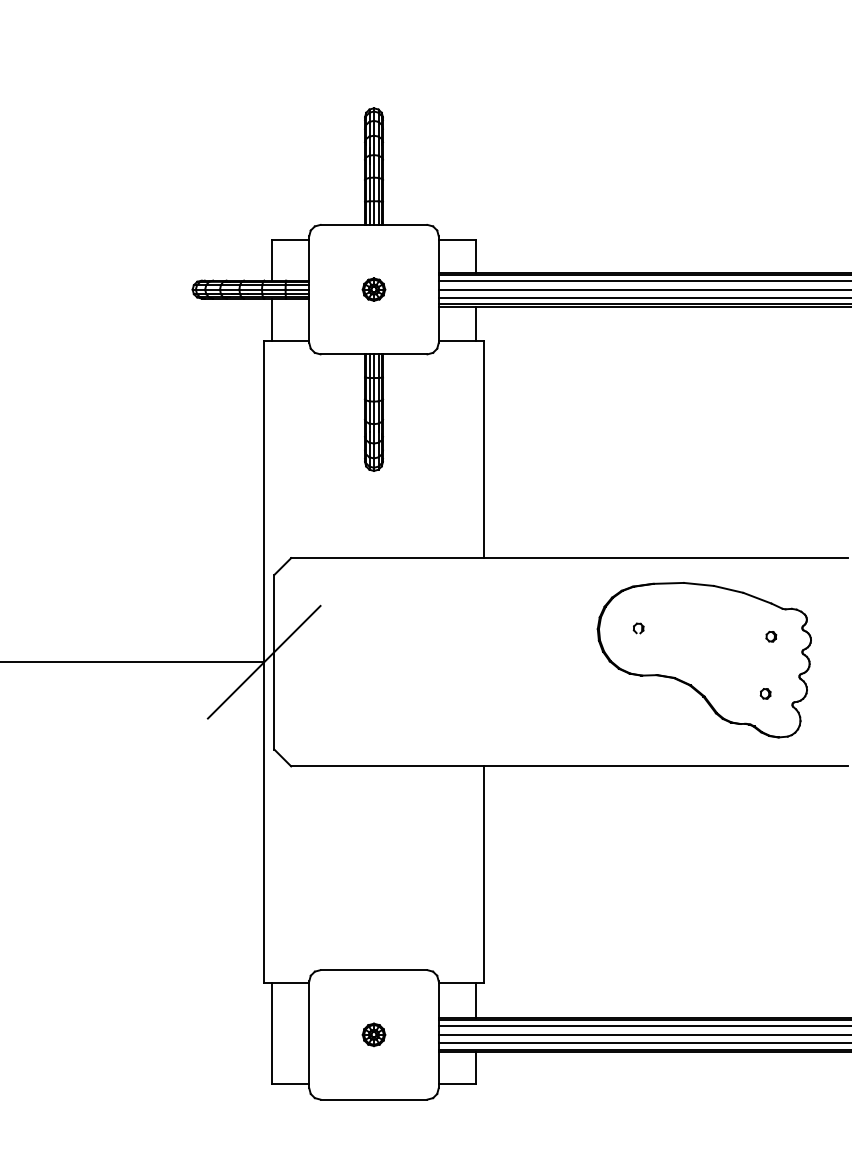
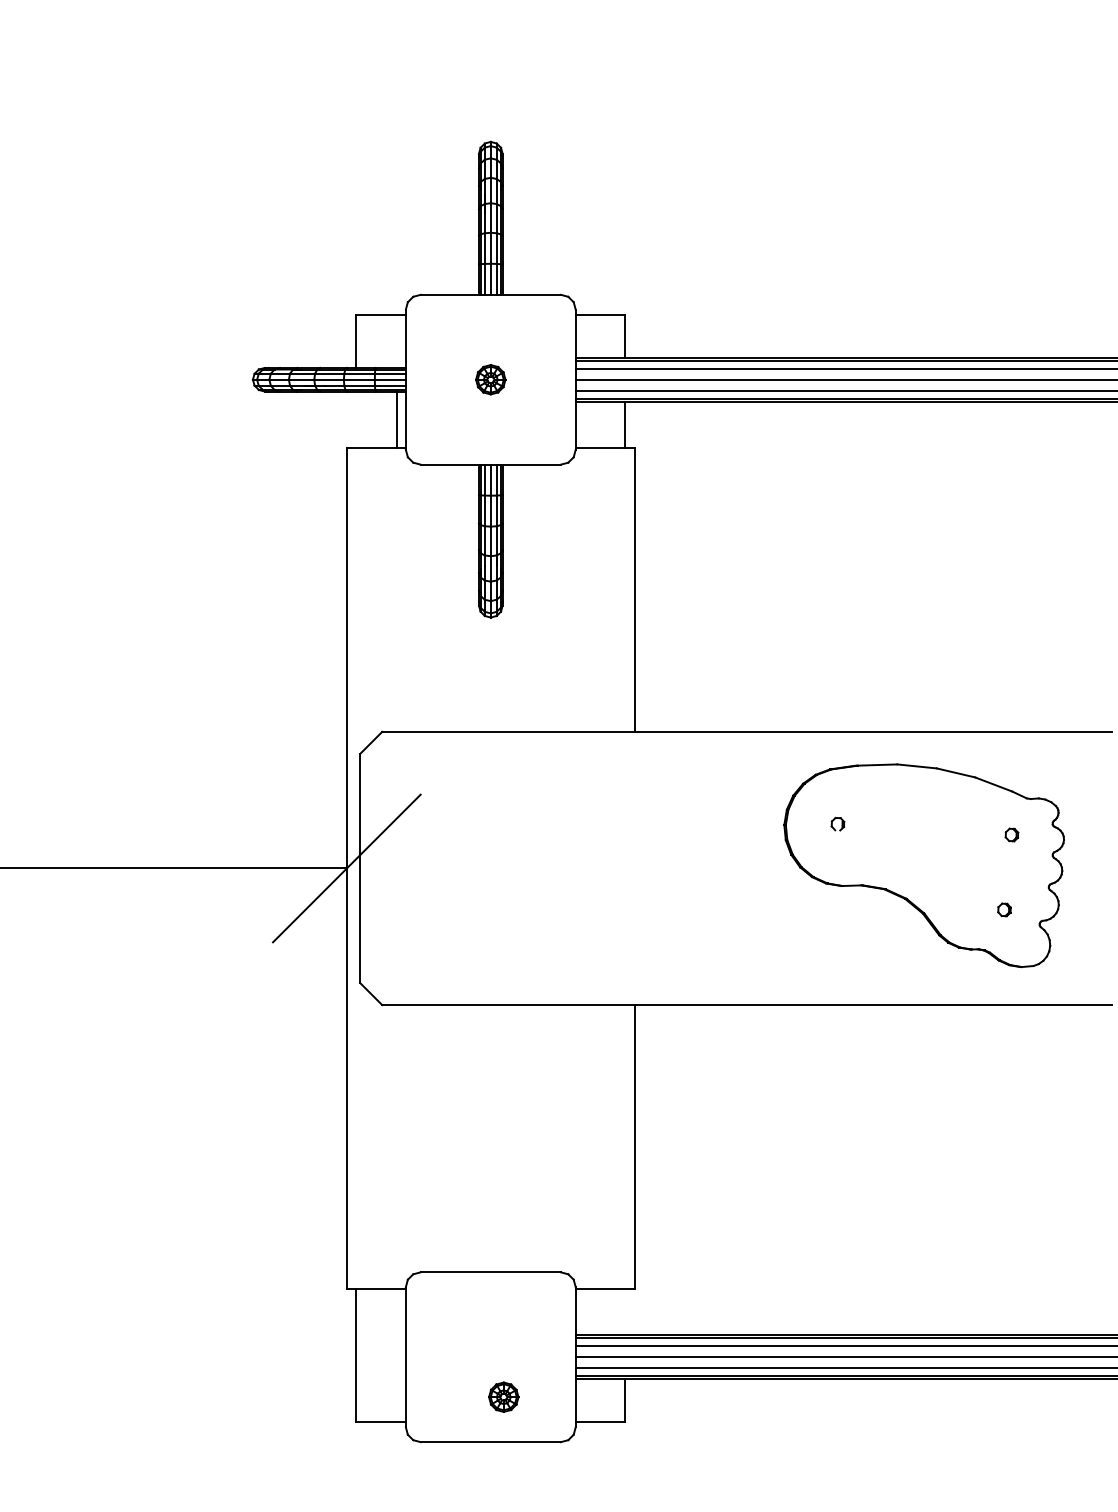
line: (271, 319) -> (397, 419), moved
line: (476, 1000) -> (625, 1312), removed
part: (373, 1034) -> (503, 1396), moved

